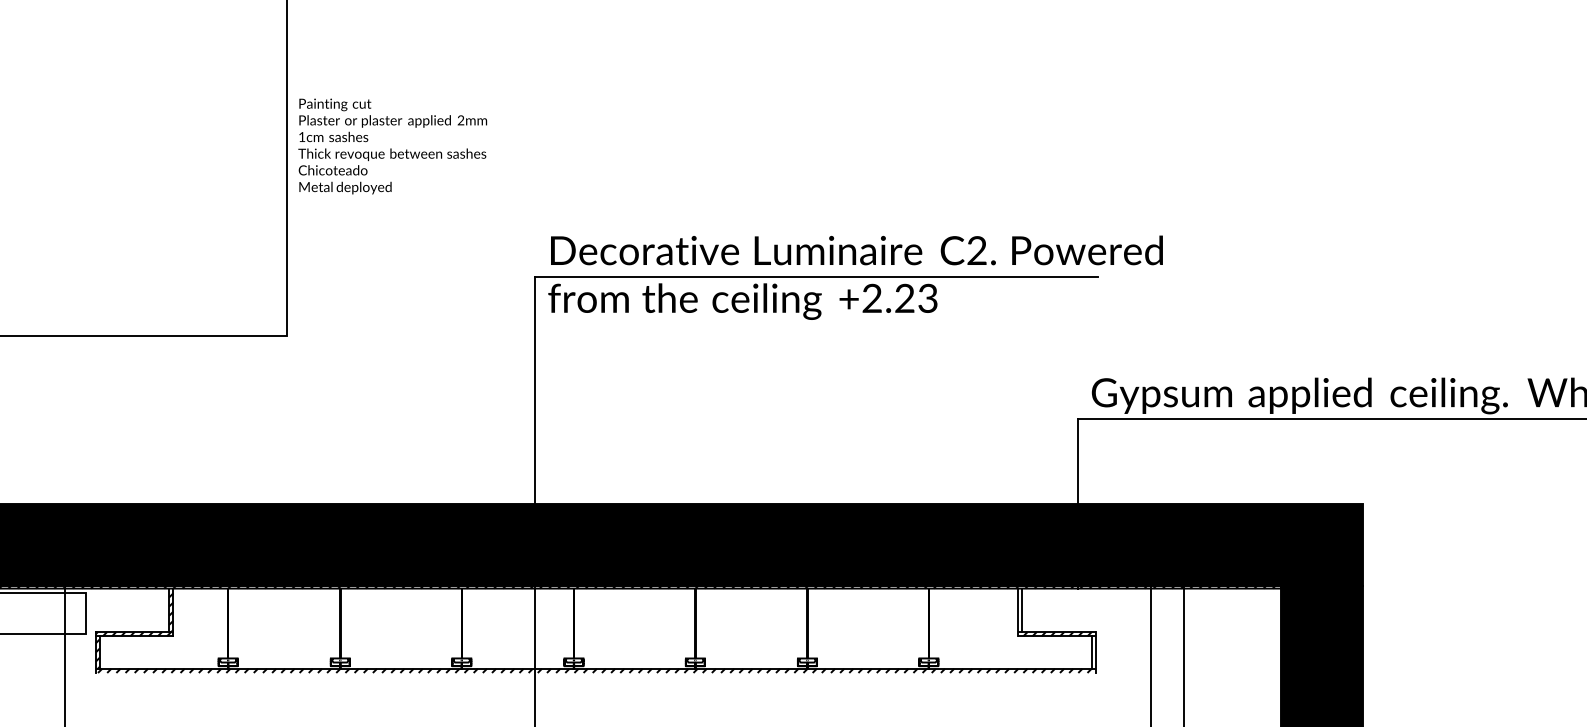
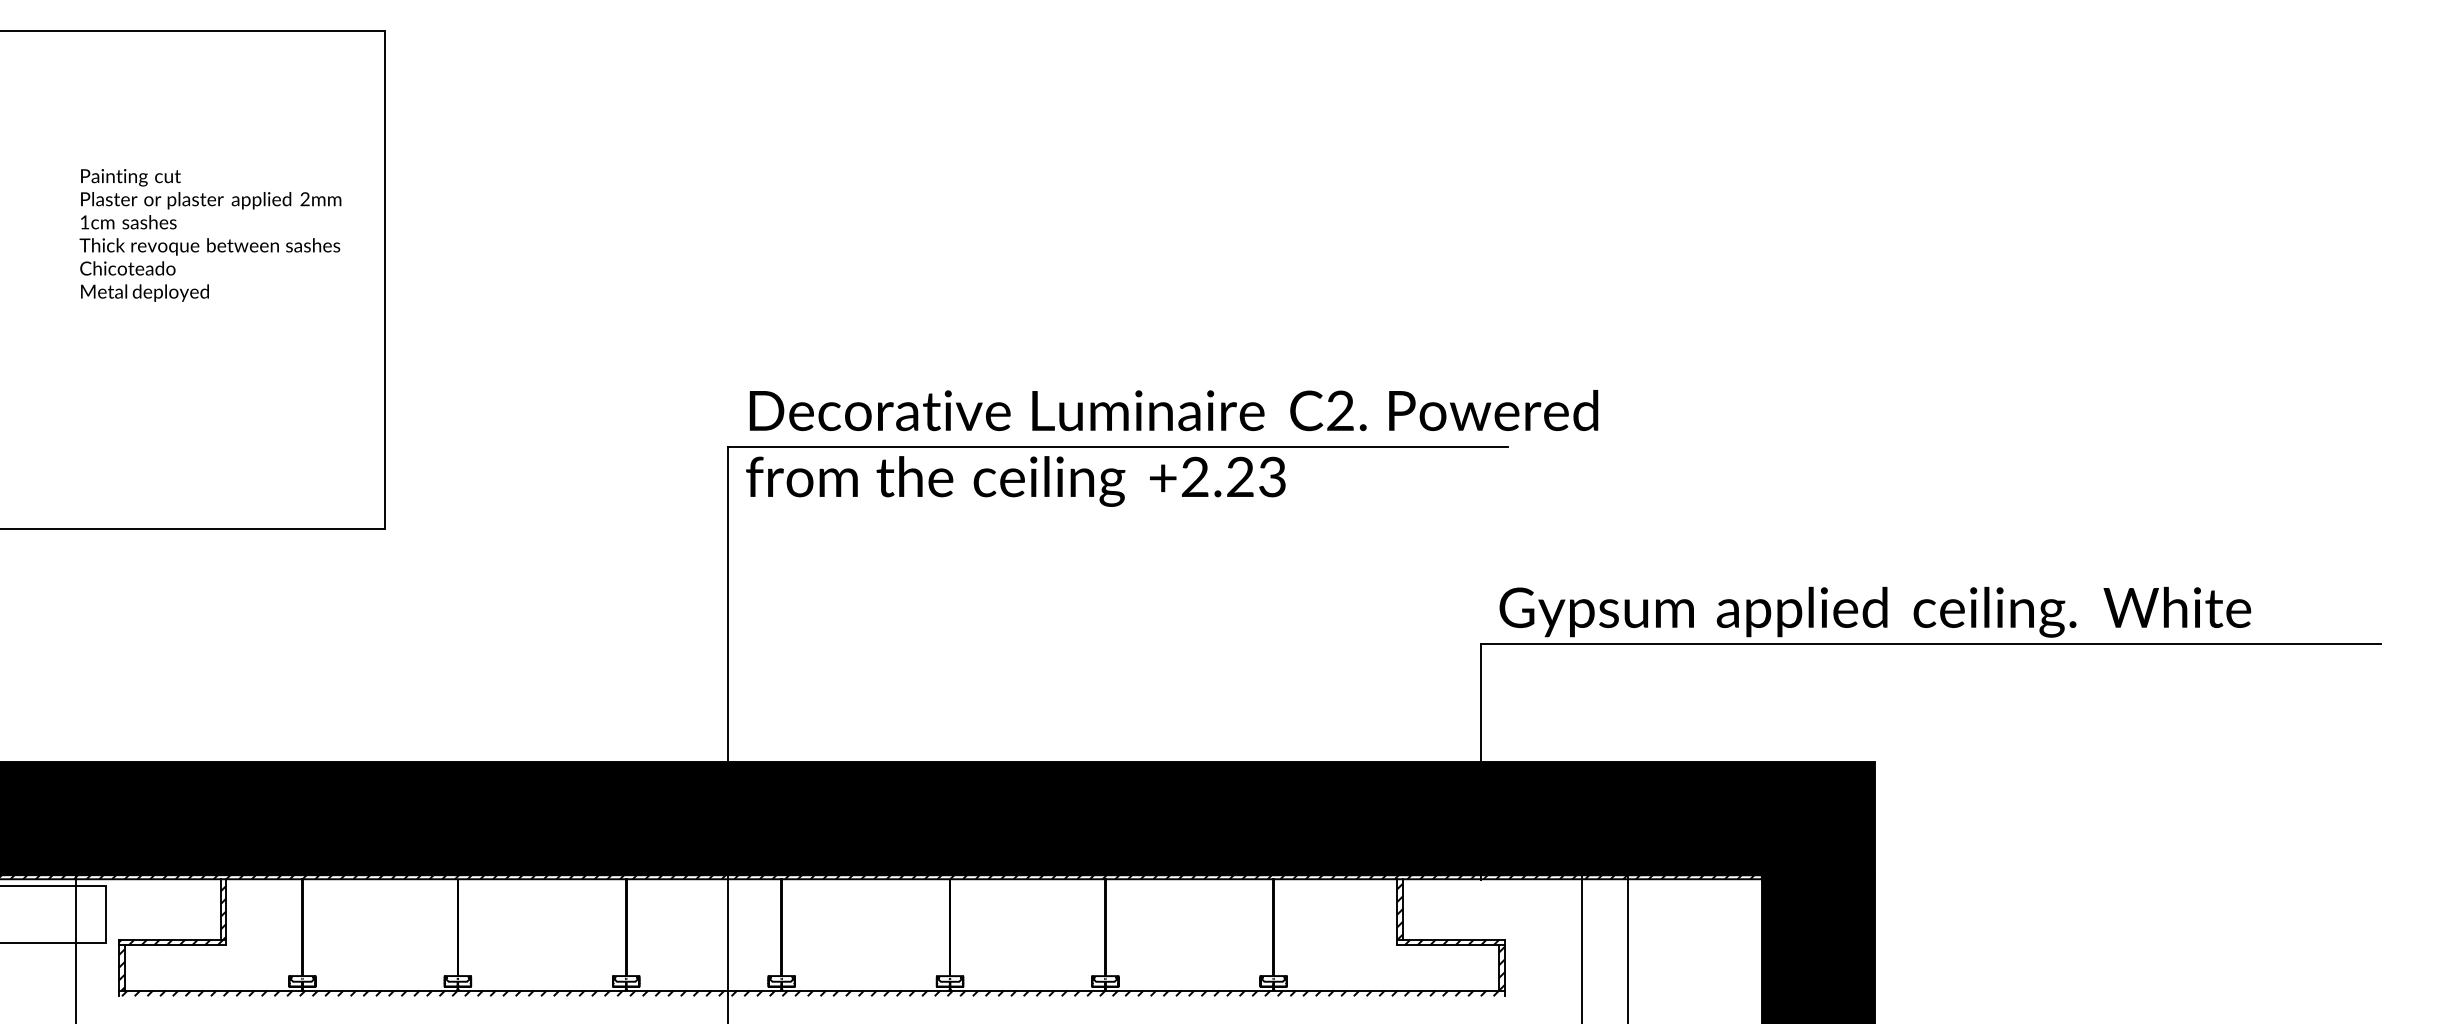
text: (392, 146) -> (210, 235), moved
hatch: (1020, 611) -> (1400, 911), added
hatch: (1093, 652) -> (1501, 968), added

